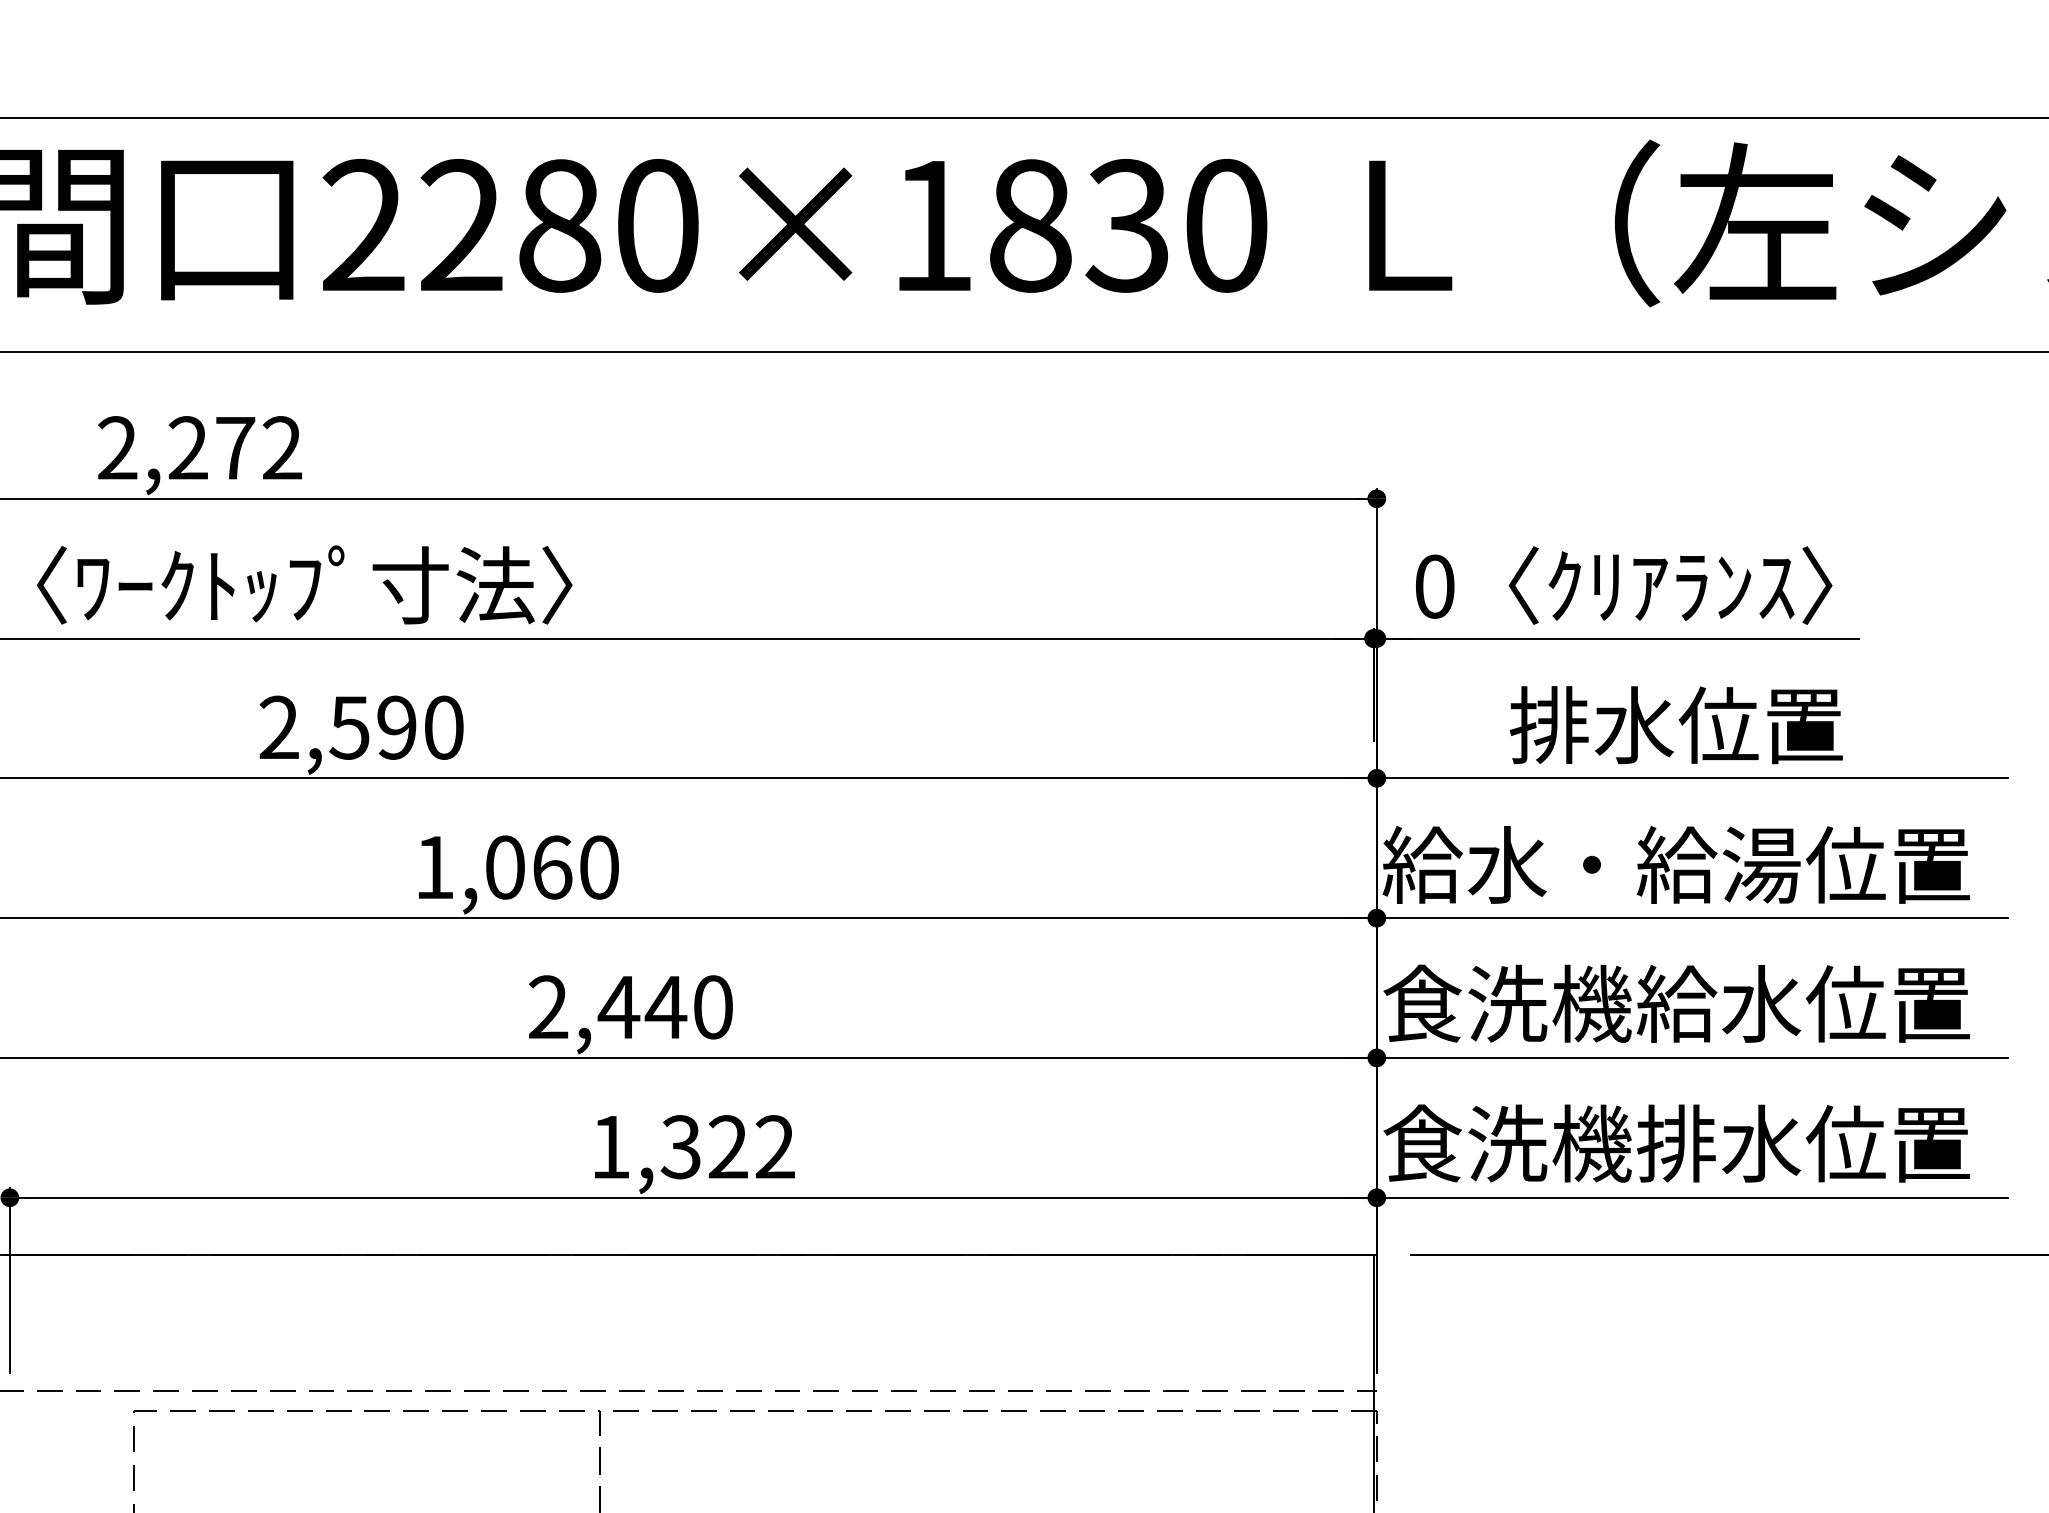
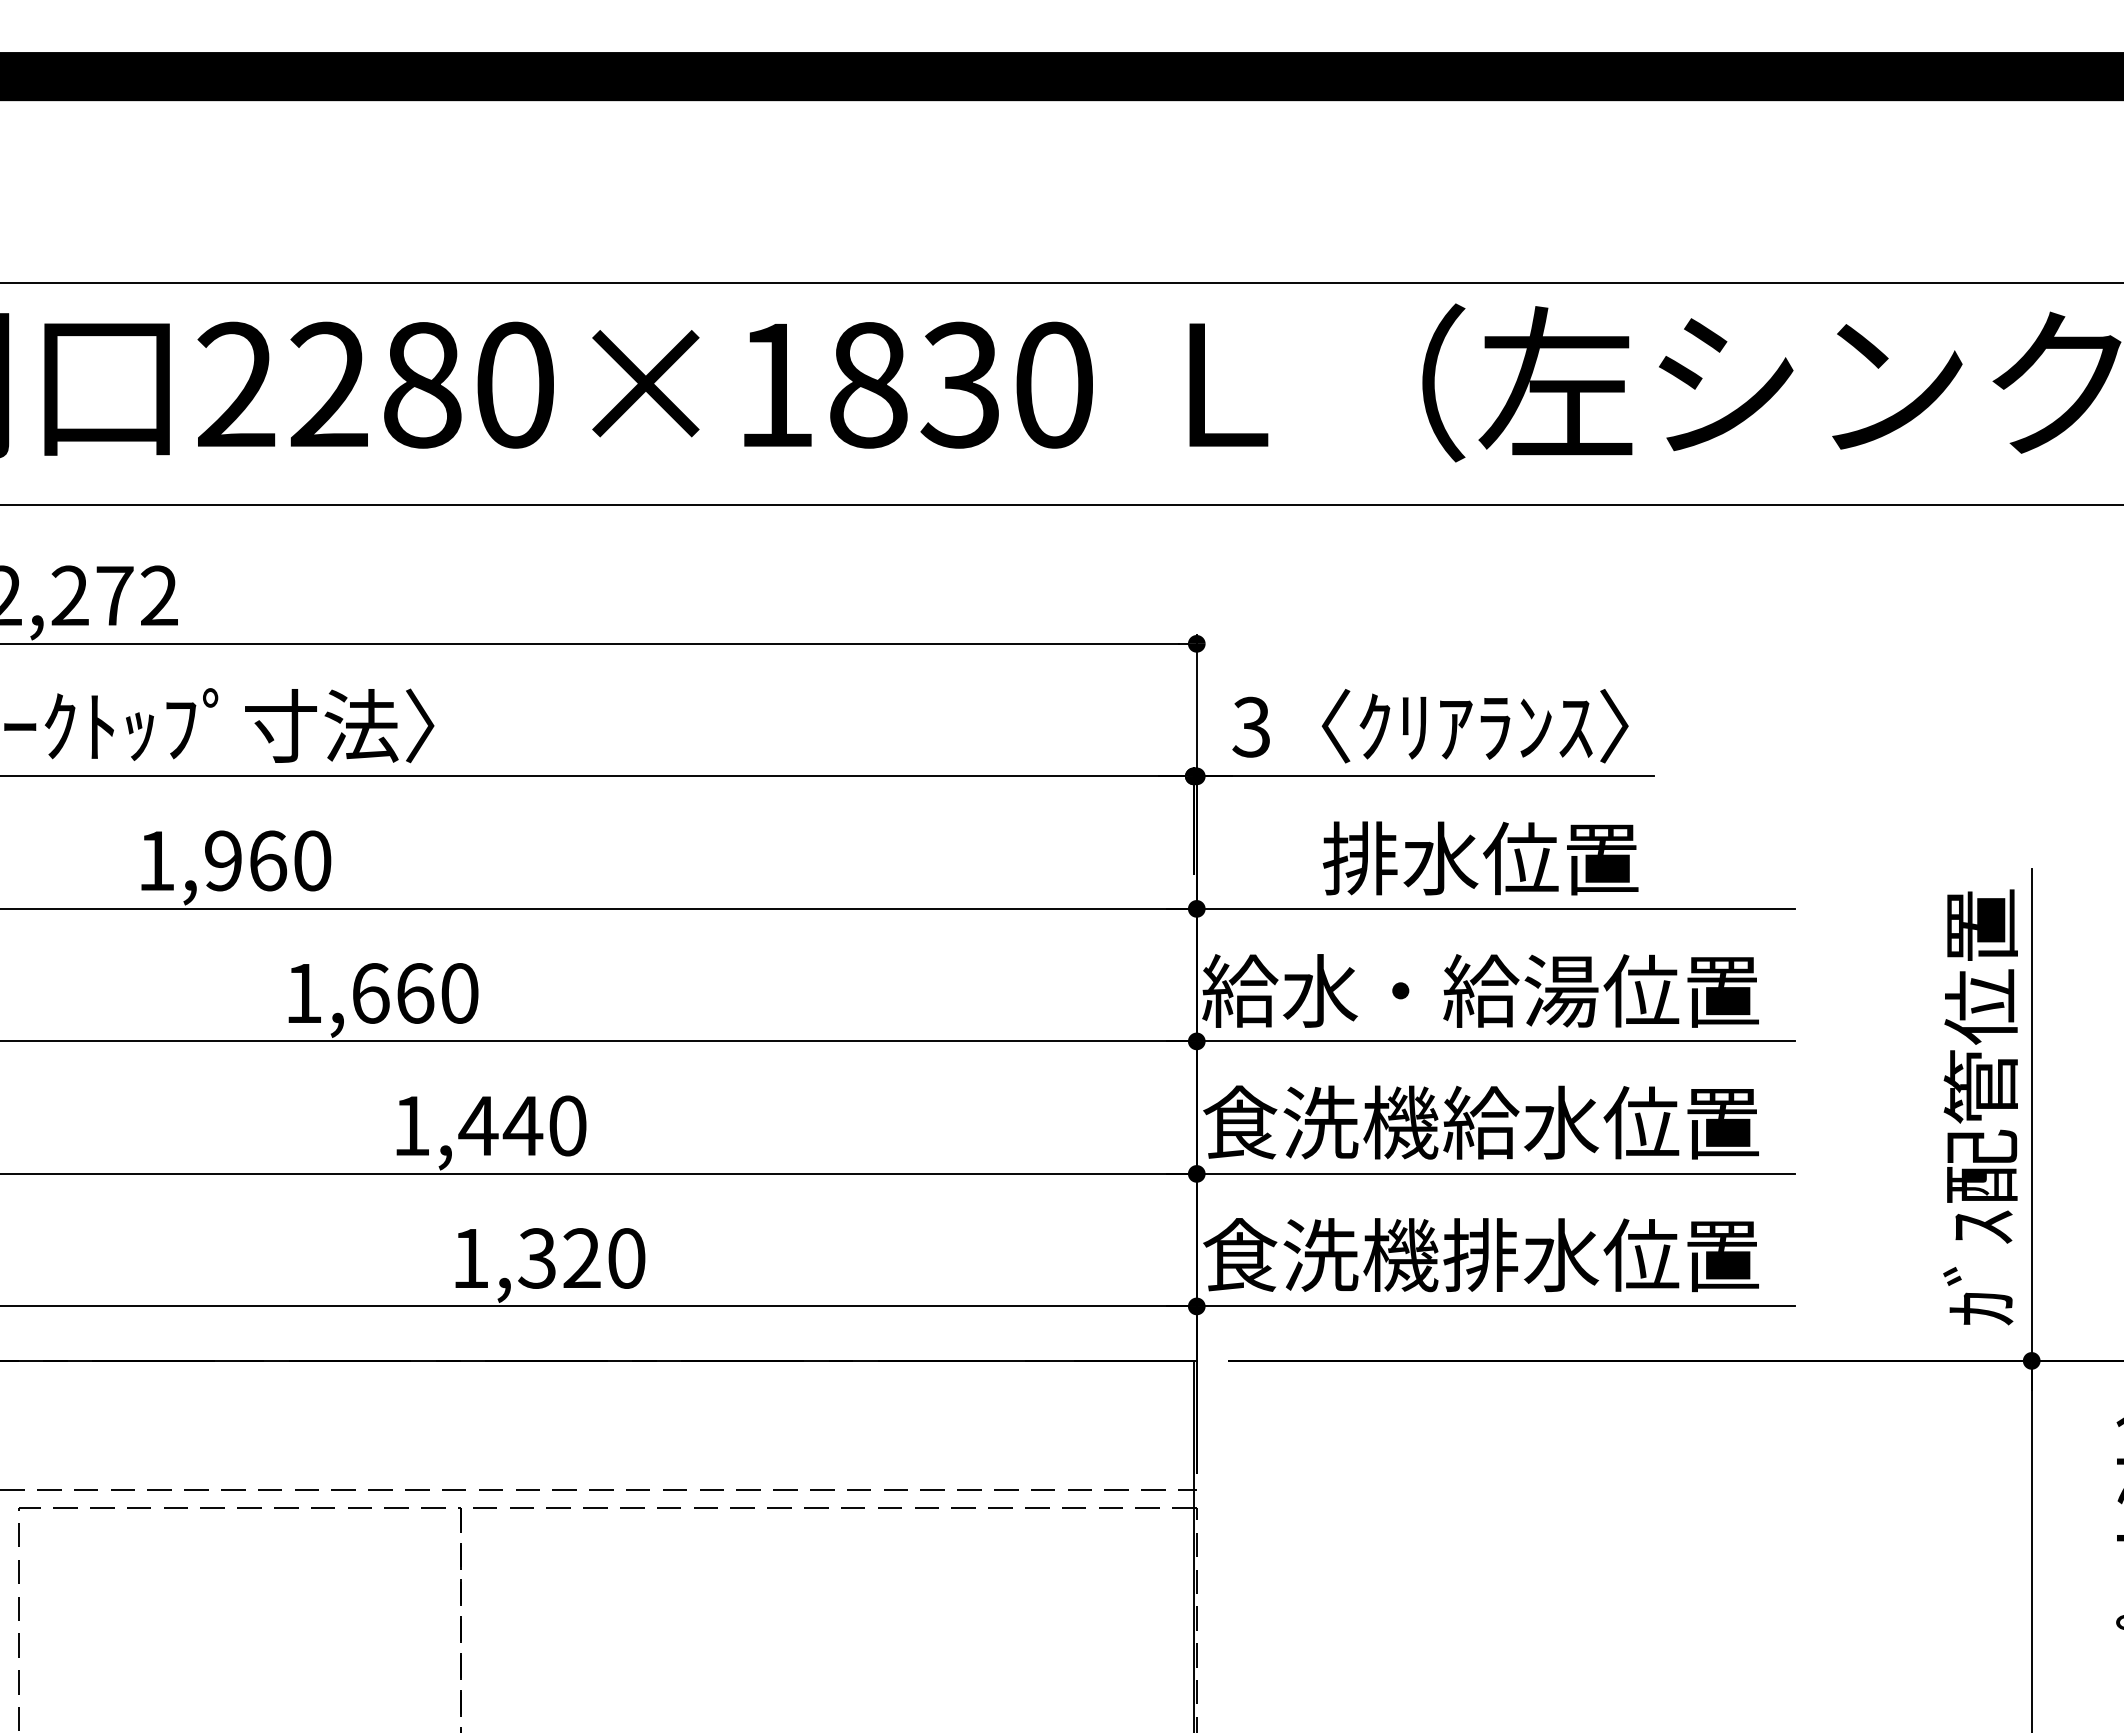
text: (1434, 585) -> (1251, 726), 0 -> 3
text: (338, 727) -> (212, 860), 2,590 -> 1,960
text: (505, 867) -> (370, 993), 1,060 -> 1,660
text: (548, 1006) -> (411, 1125), 2,440 -> 1,440
text: (775, 1147) -> (626, 1258), 1,322 -> 1,320

